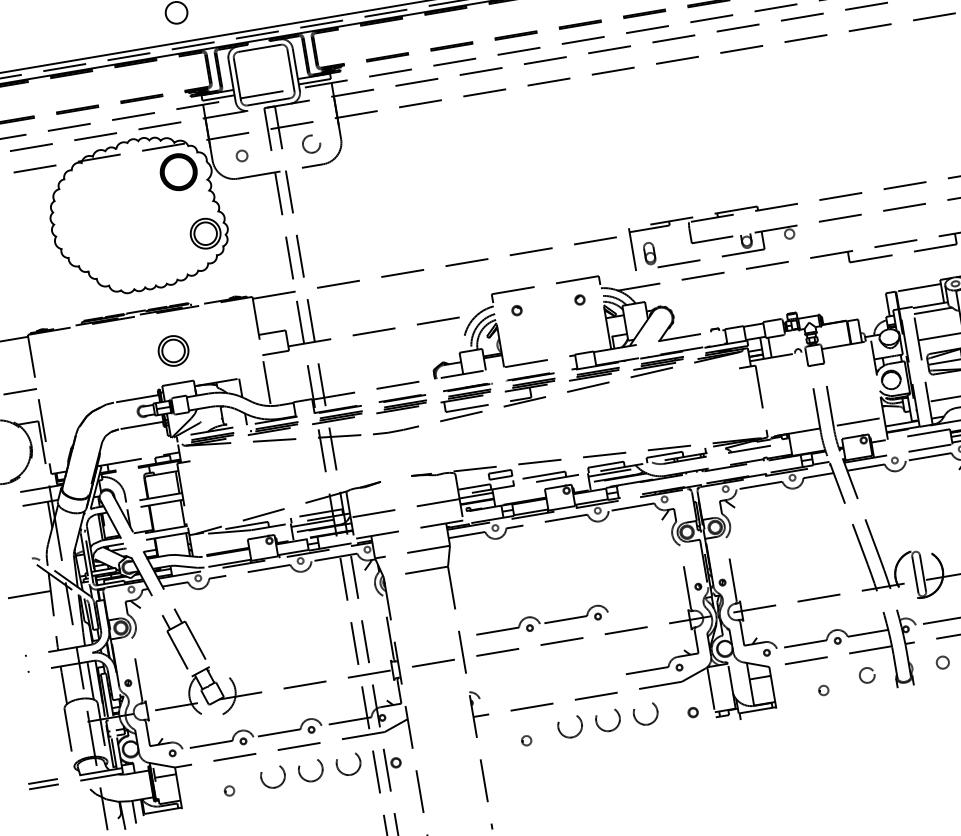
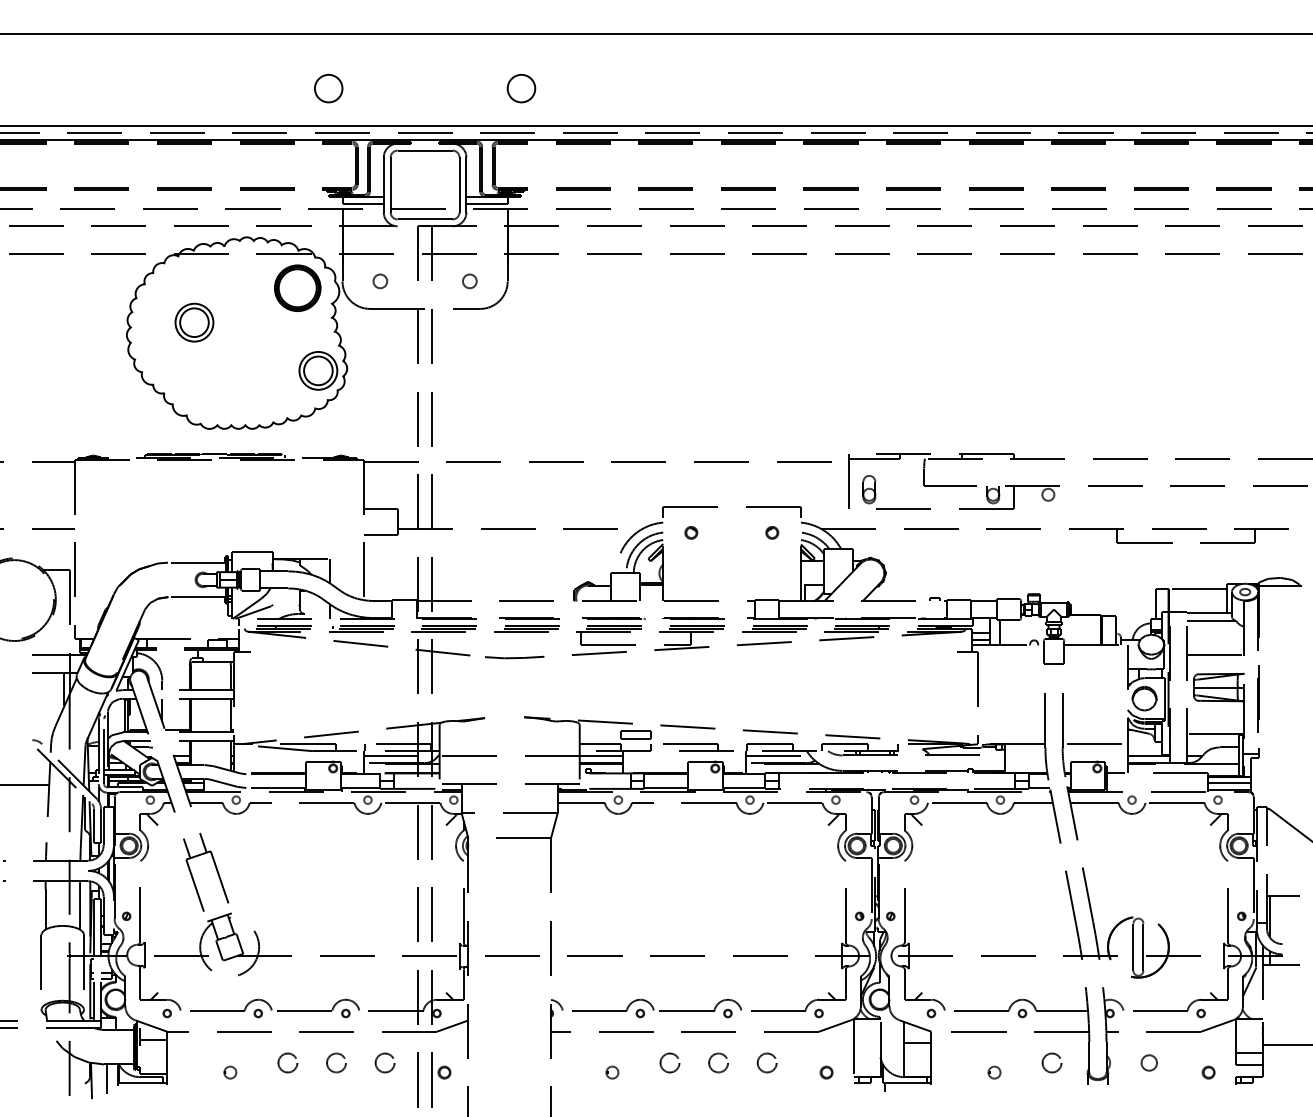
circle: (311, 144) -> (469, 281), size x0.62
part: (173, 350) -> (194, 322), moved
part: (542, 621) -> (657, 1008), moved
circle: (645, 712) -> (766, 1062), size x0.62
circle: (607, 718) -> (718, 1062), size x0.62
circle: (569, 725) -> (669, 1062), size x0.62
circle: (348, 762) -> (384, 1062), size x0.62
circle: (310, 769) -> (336, 1062), size x0.62
circle: (272, 775) -> (287, 1062), size x0.62

